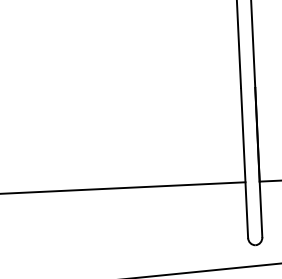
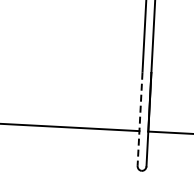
line: (245, 163) -> (140, 119), solid -> dashed

